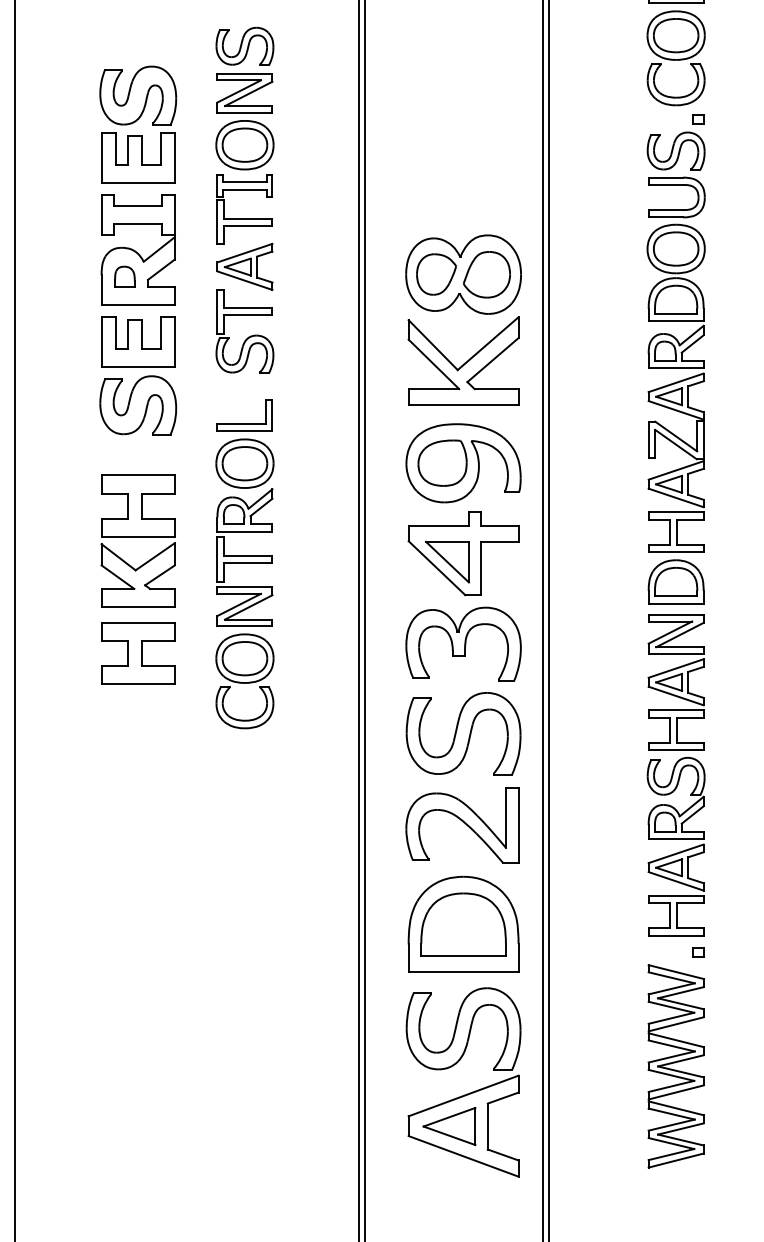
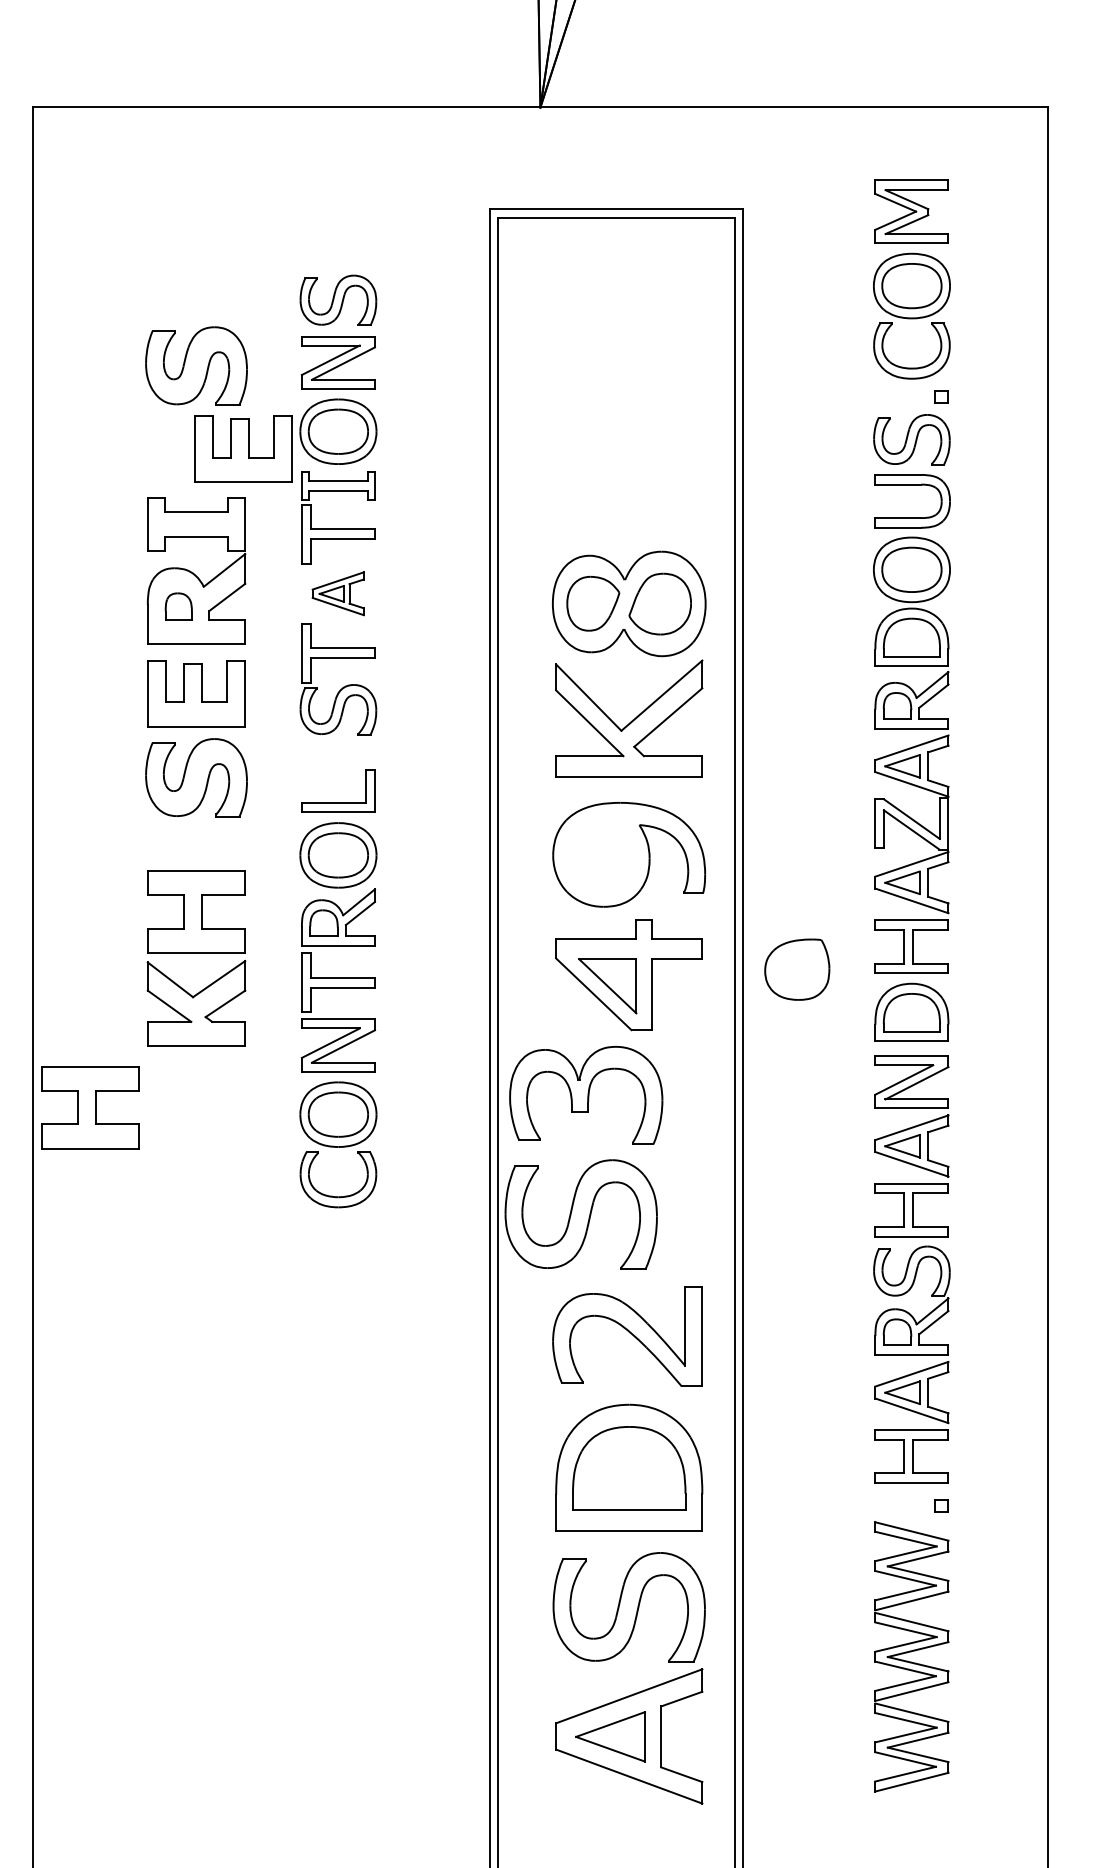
part: (138, 157) -> (243, 448), moved
part: (244, 266) -> (337, 593), size x0.7
part: (442, 463) -> (797, 969), moved
part: (463, 644) -> (586, 1095), moved
part: (138, 653) -> (90, 1107), moved
part: (463, 733) -> (580, 1214), moved

